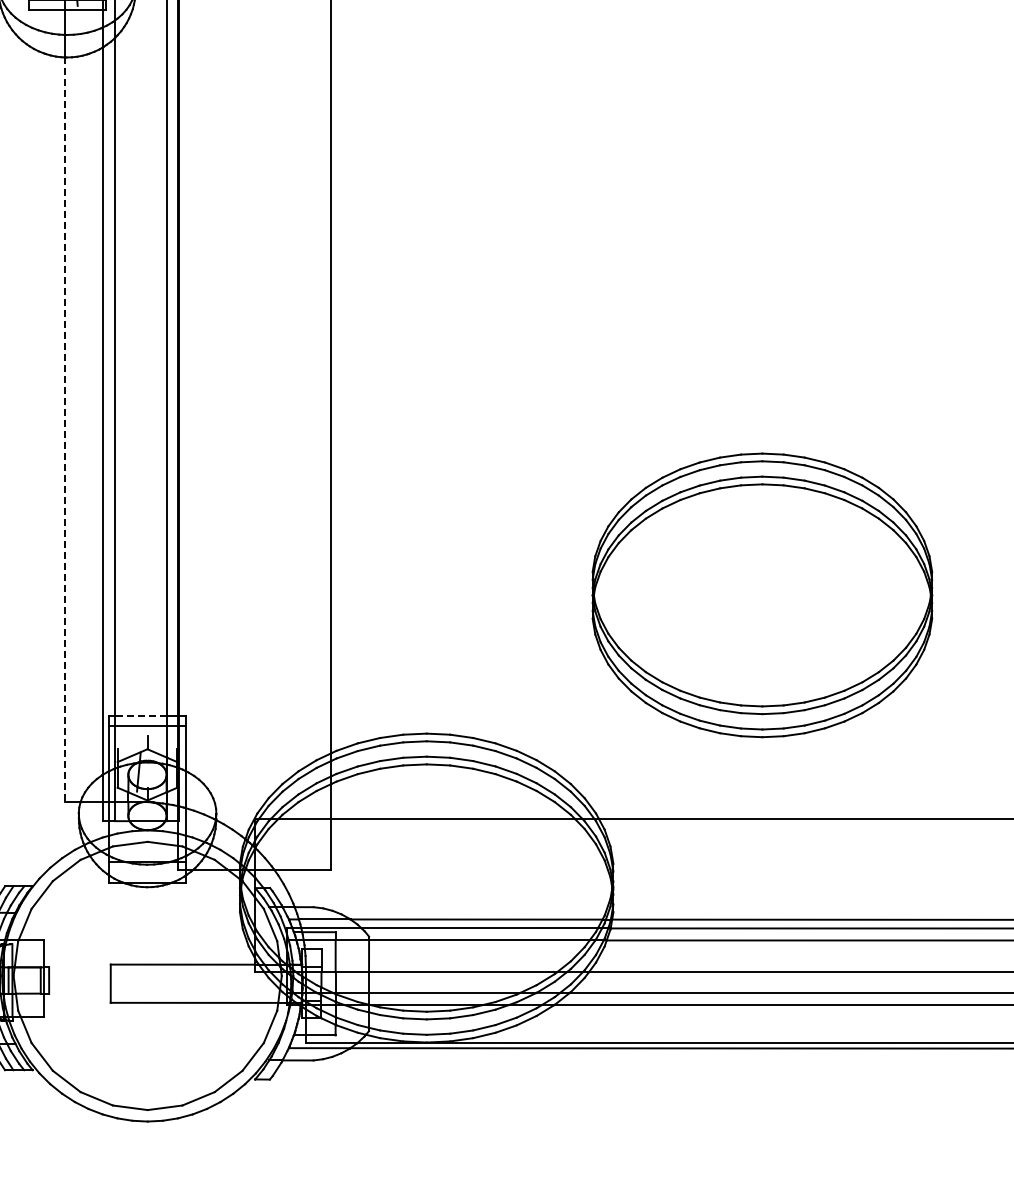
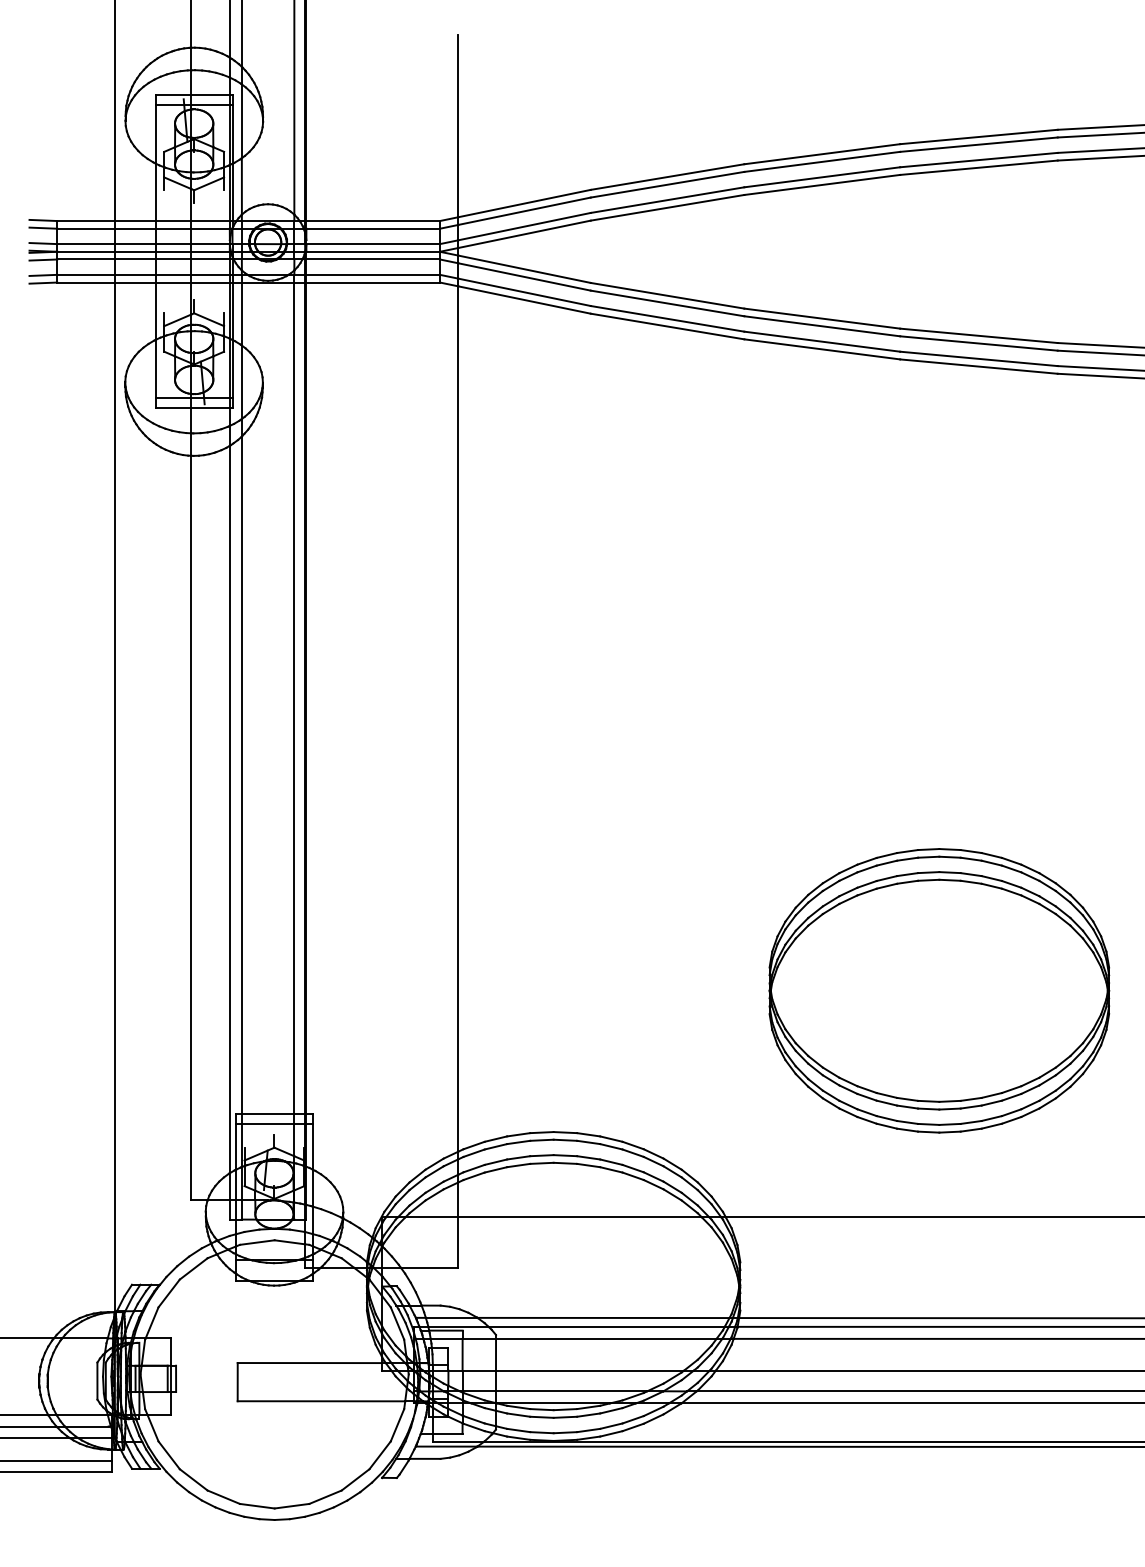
line: (64, 430) -> (191, 828), dashed -> solid
part: (762, 595) -> (939, 990), moved
line: (140, 716) -> (267, 1114), dashed -> solid

